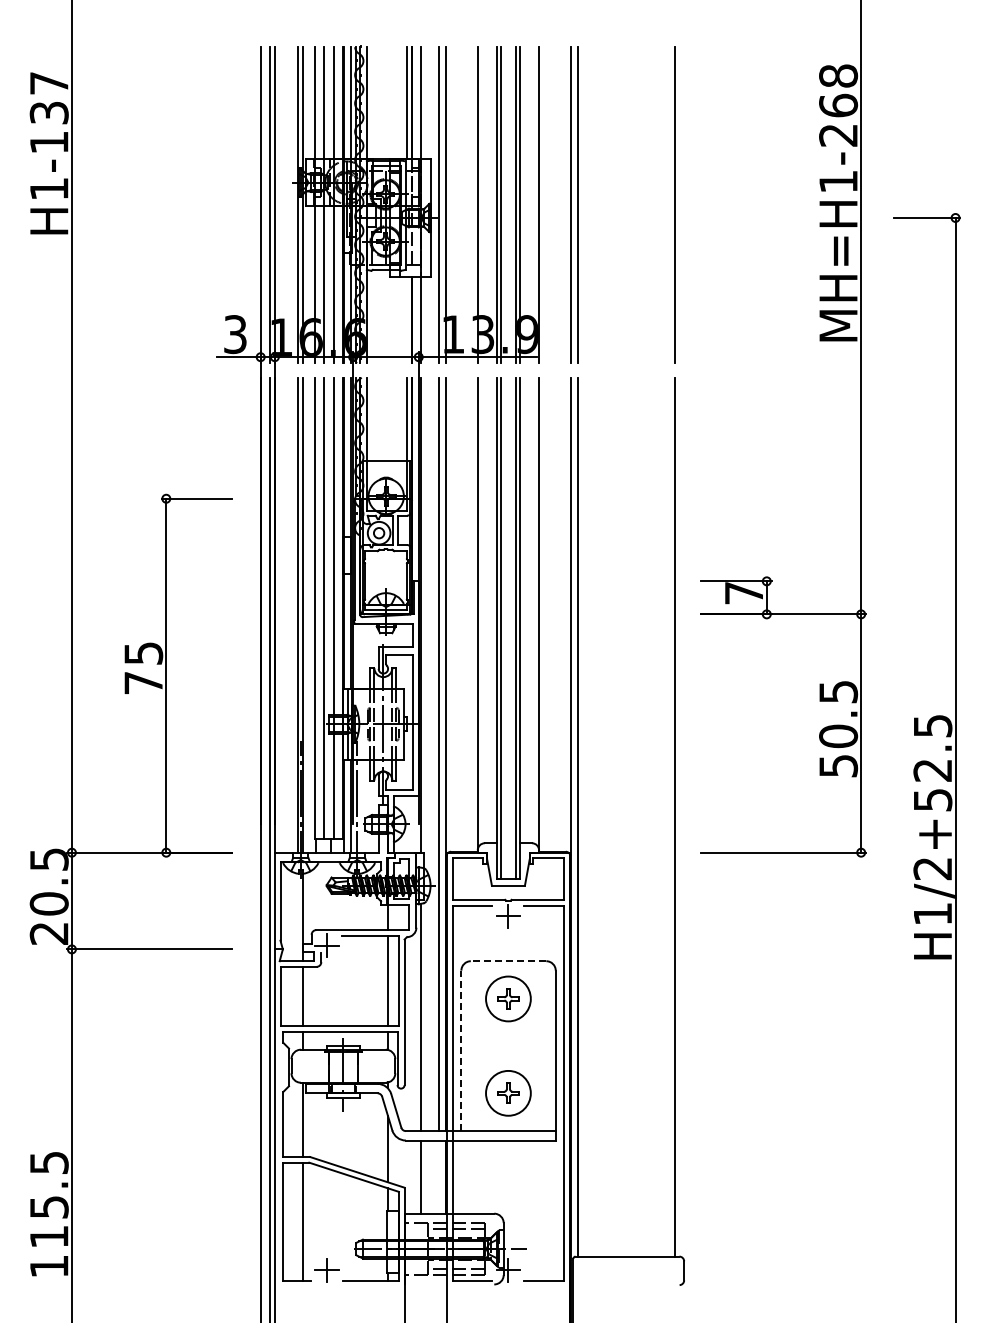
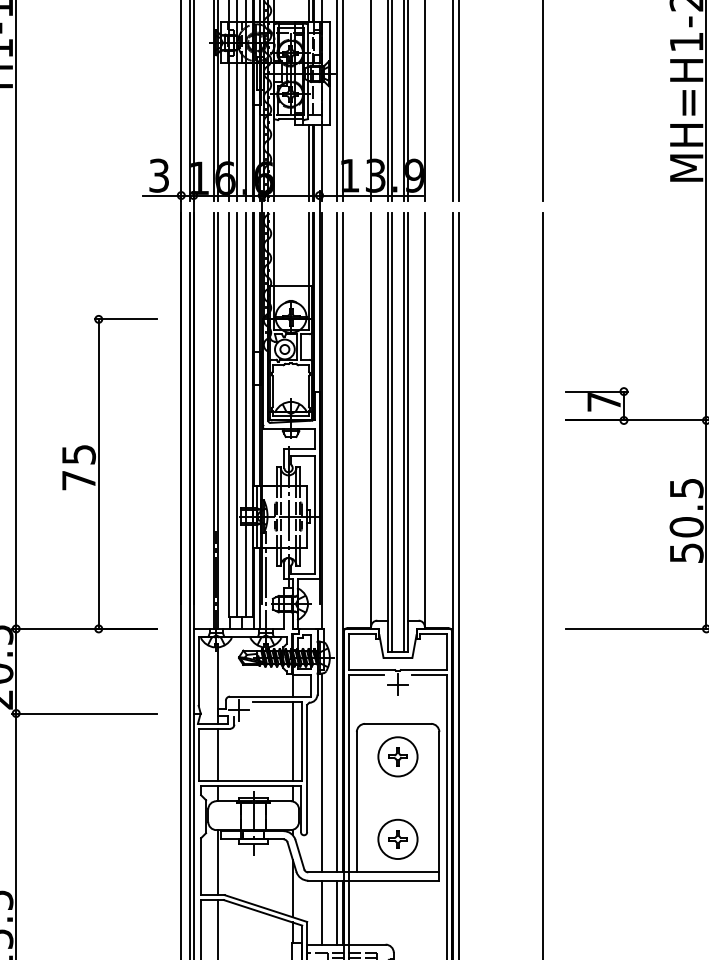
line: (406, 319) -> (308, 162), added
line: (508, 961) -> (398, 724), dashed -> solid
line: (461, 1050) -> (356, 801), dashed -> solid
line: (438, 1176) -> (336, 912), added

